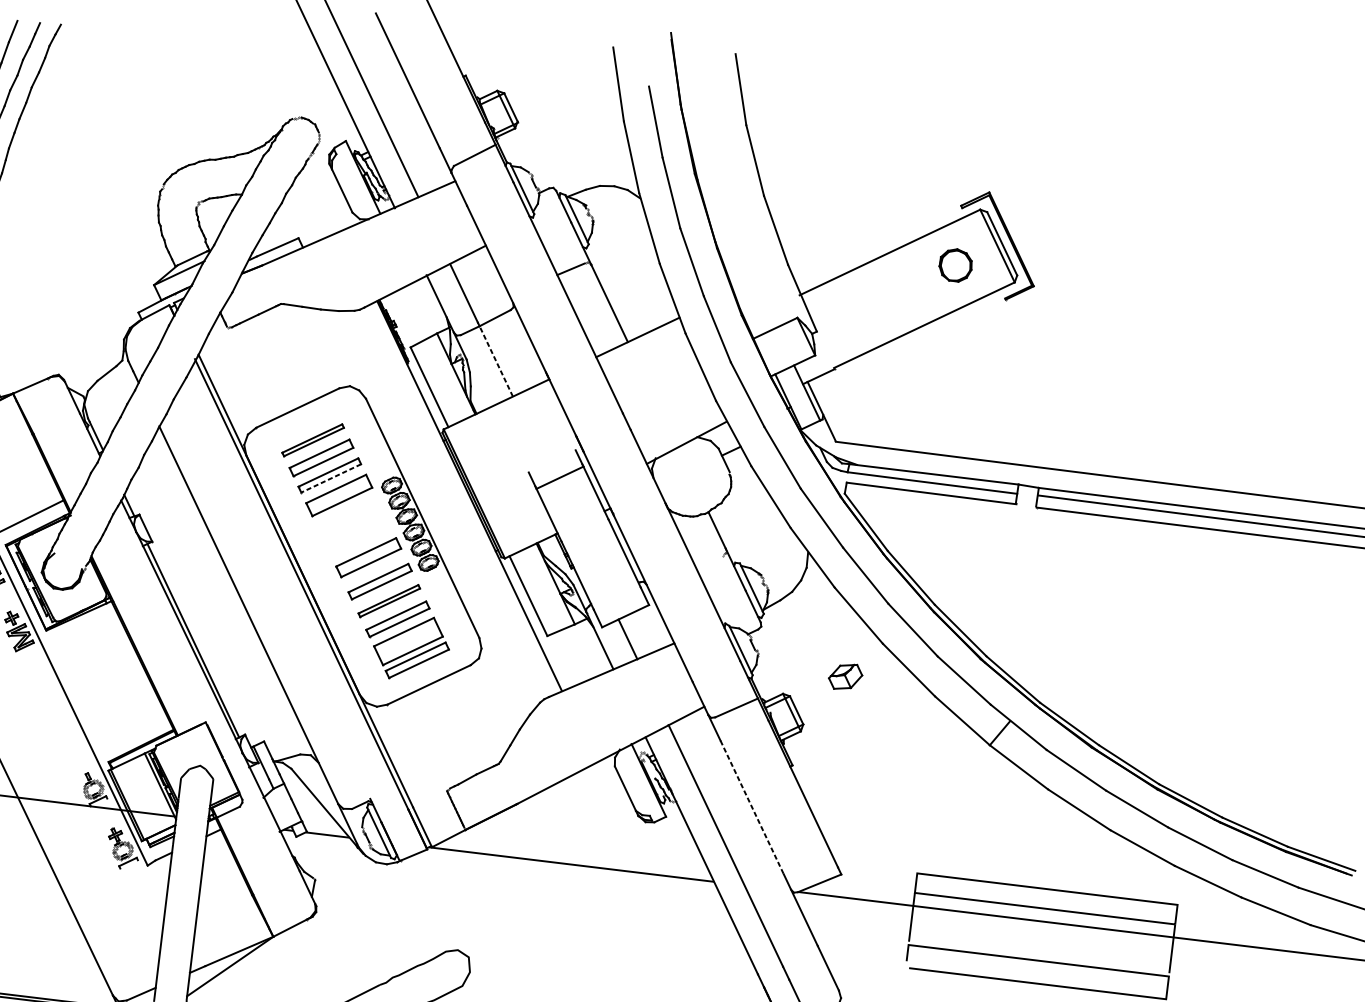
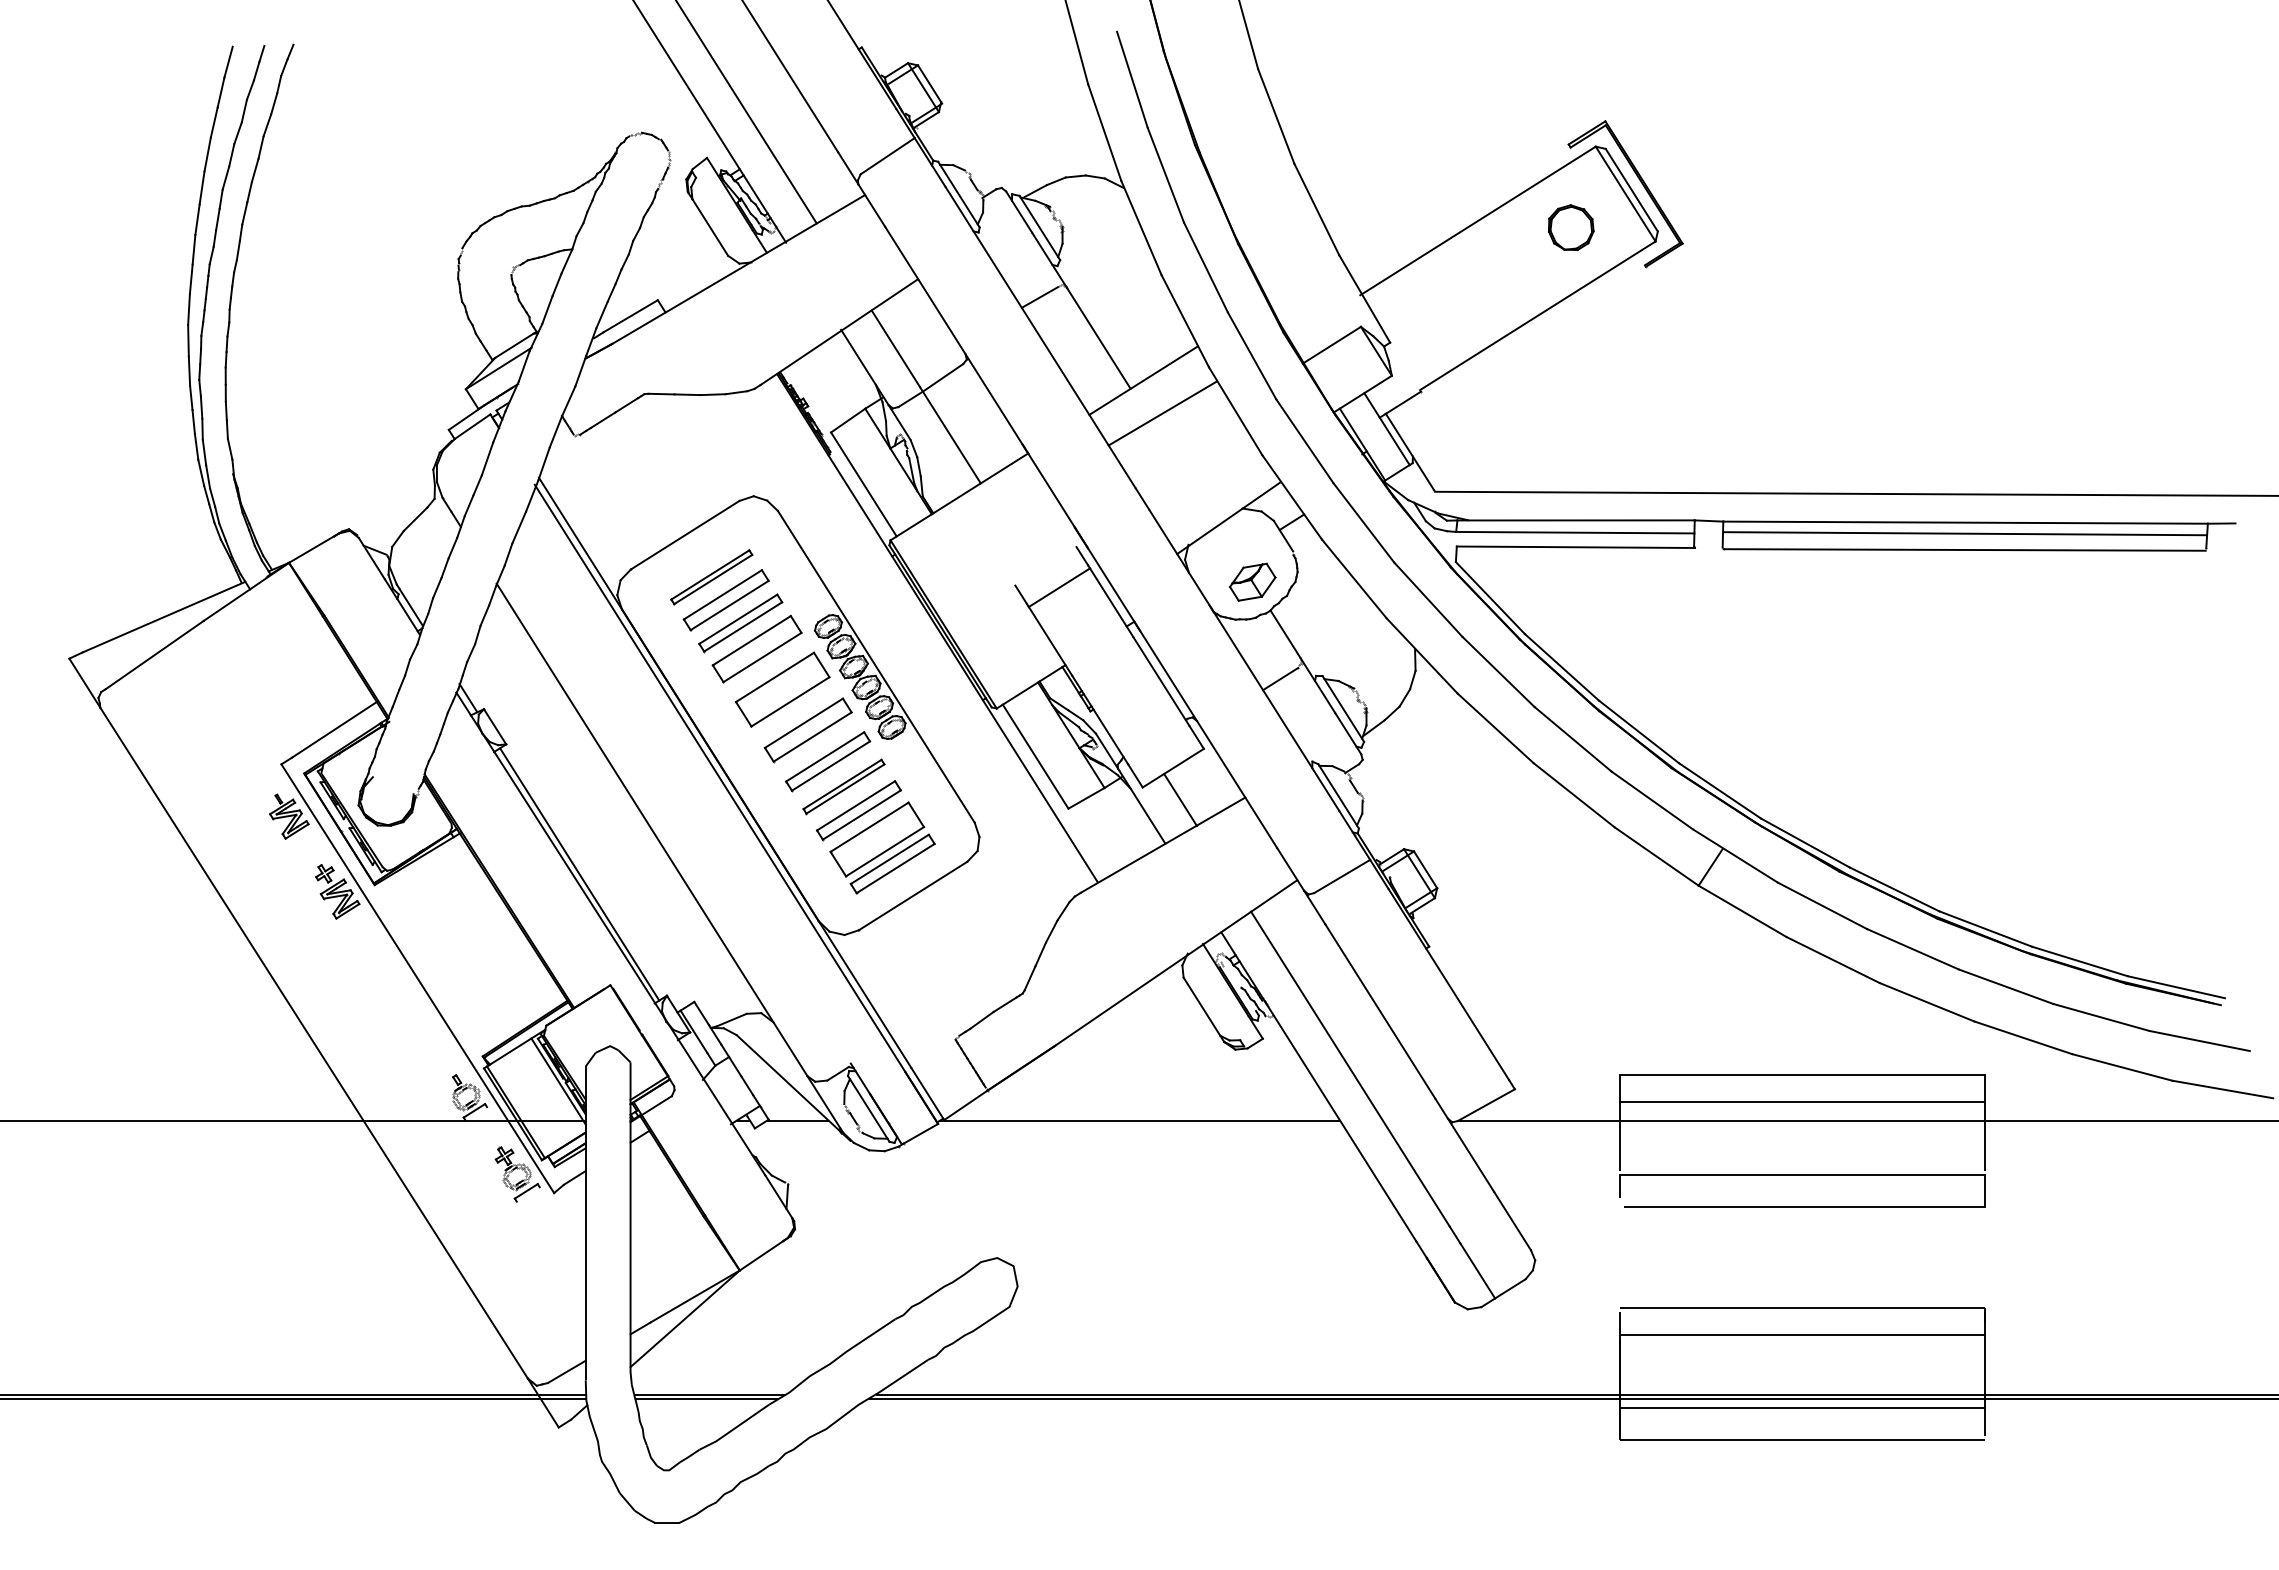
line: (496, 361) -> (951, 437), dashed -> solid
line: (648, 362) -> (1162, 413), added
line: (330, 478) -> (742, 627), dashed -> solid
part: (353, 526) -> (782, 689), added
line: (709, 561) -> (1280, 678), added
part: (845, 676) -> (1252, 581), moved
line: (752, 808) -> (1380, 1012), dashed -> solid

